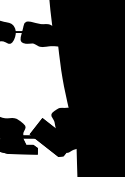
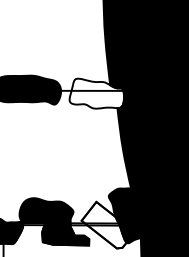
fill: (42, 34) -> (96, 93), removed
fill: (48, 137) -> (103, 224), removed

